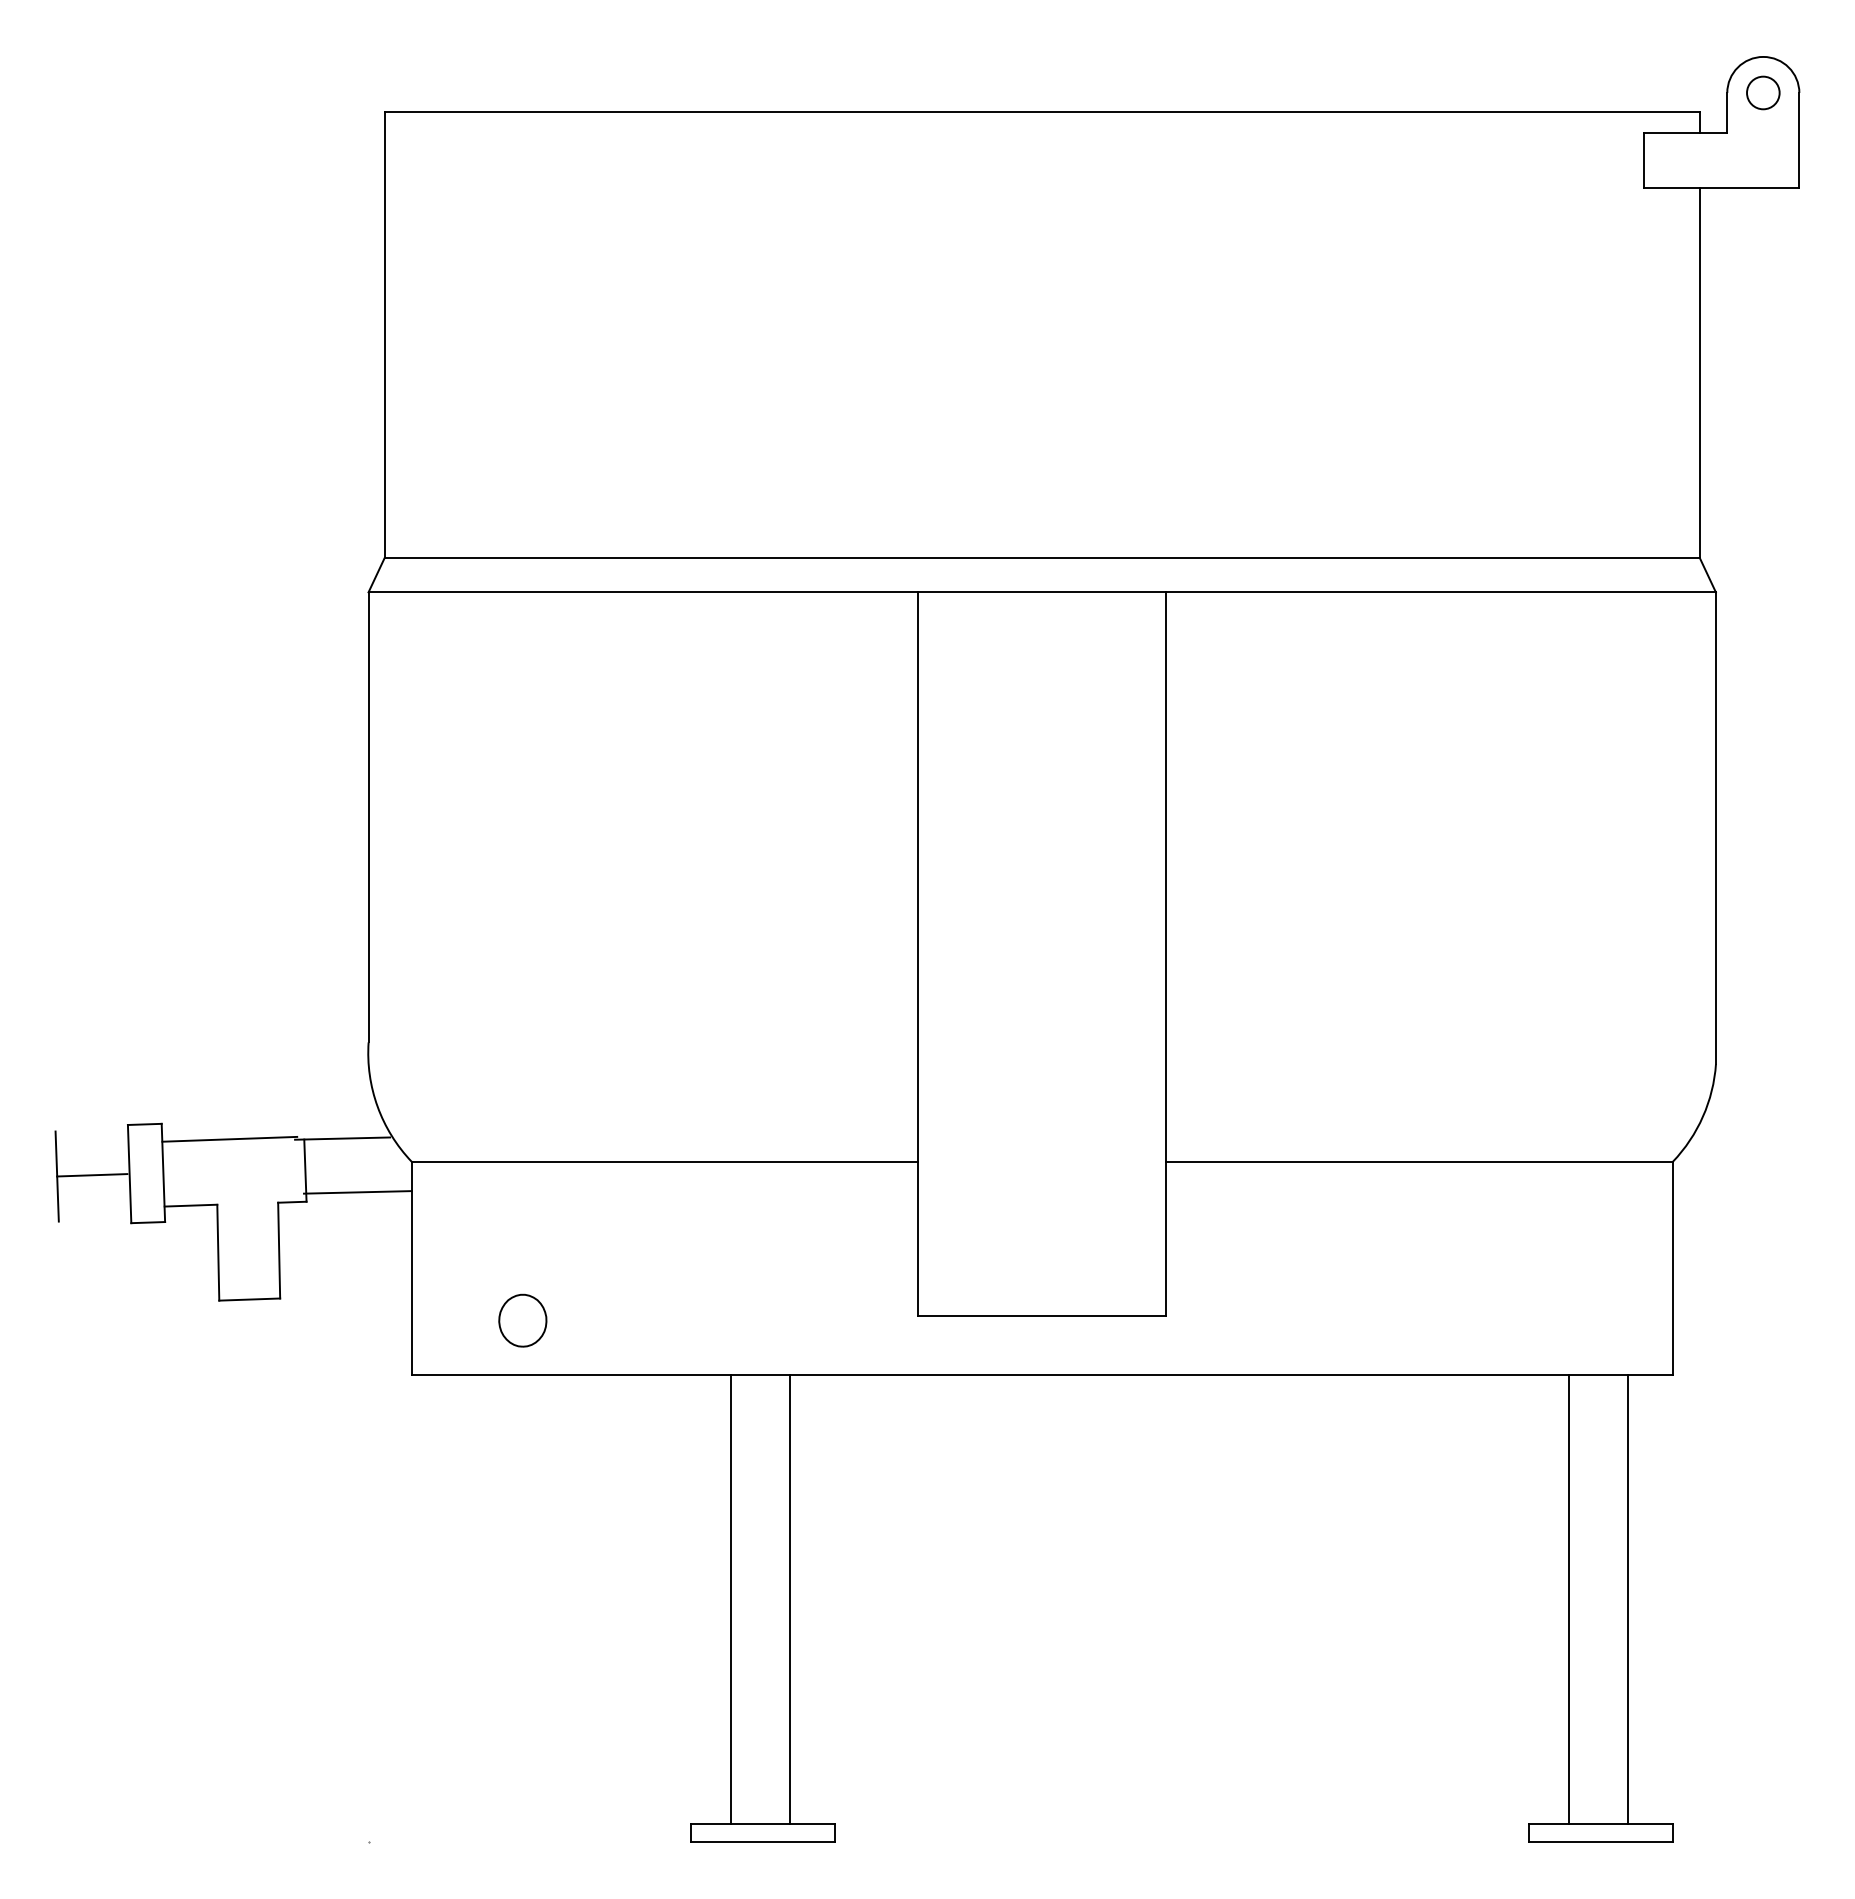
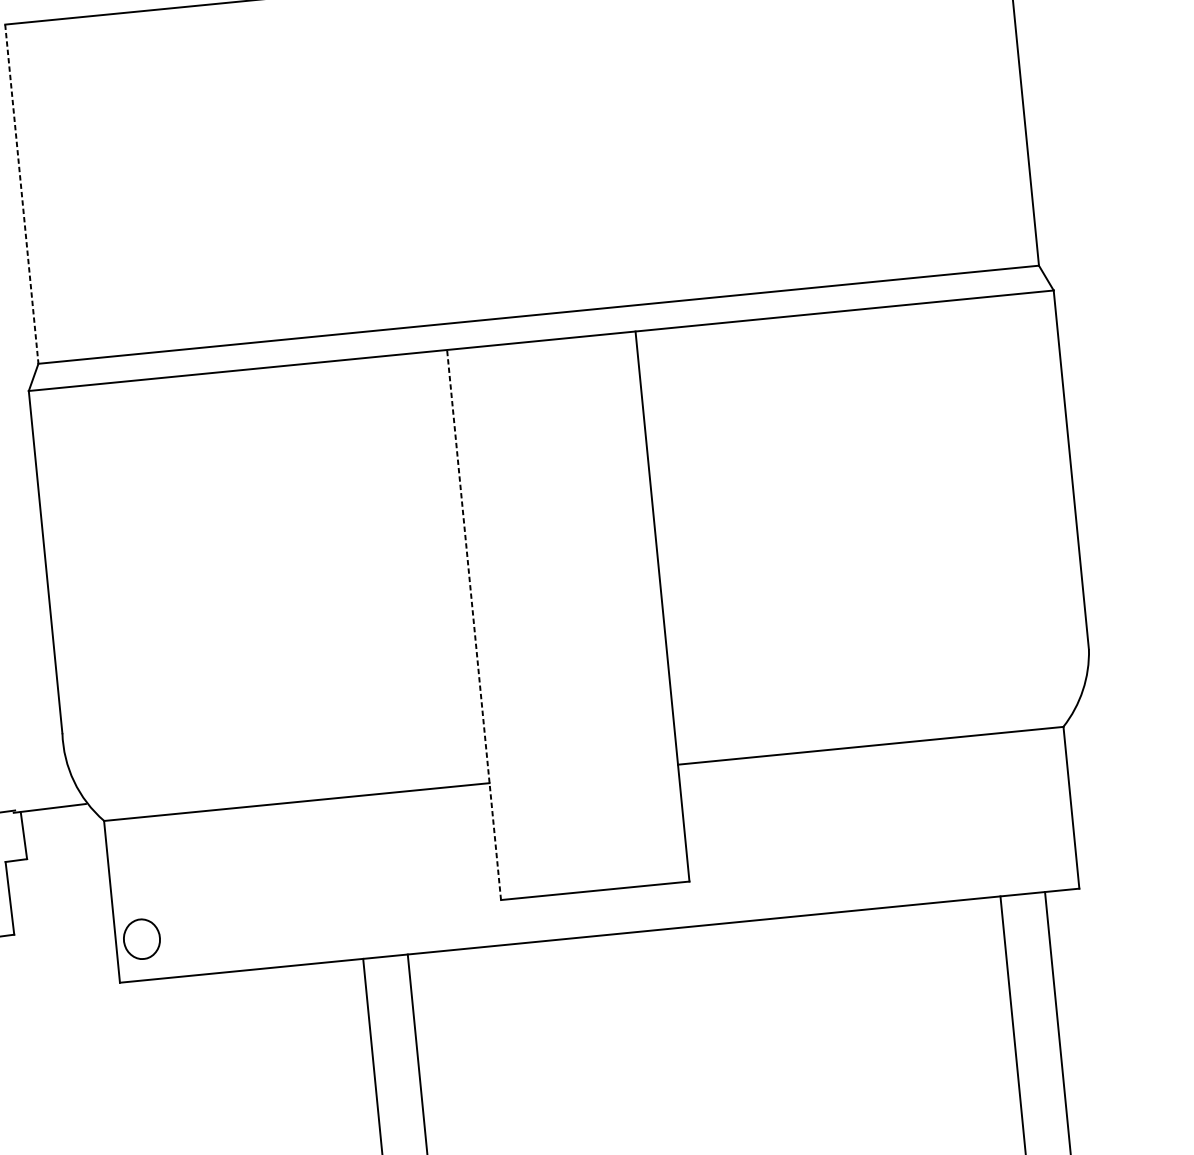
line: (384, 335) -> (21, 194), solid -> dashed
line: (918, 953) -> (474, 624), solid -> dashed
line: (357, 1192) -> (65, 848), removed
part: (522, 1320) -> (141, 939), moved

